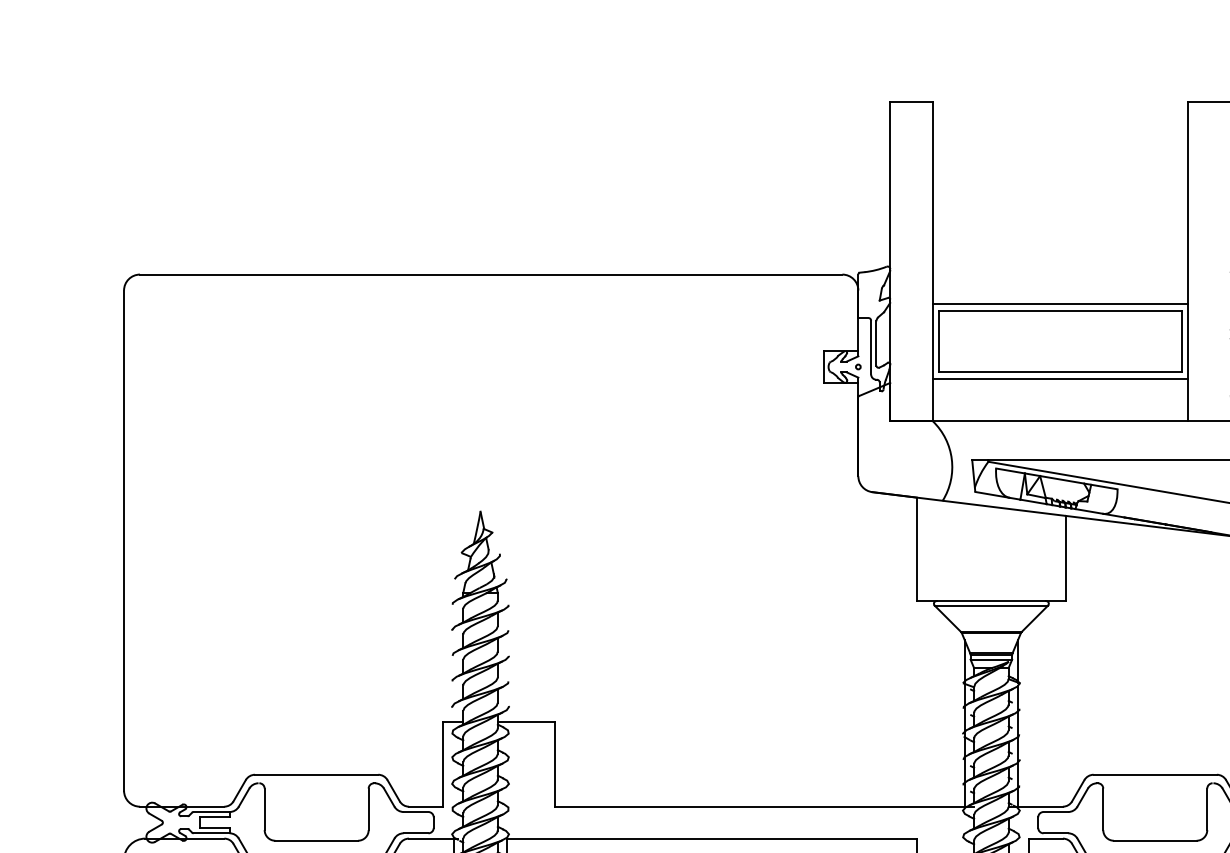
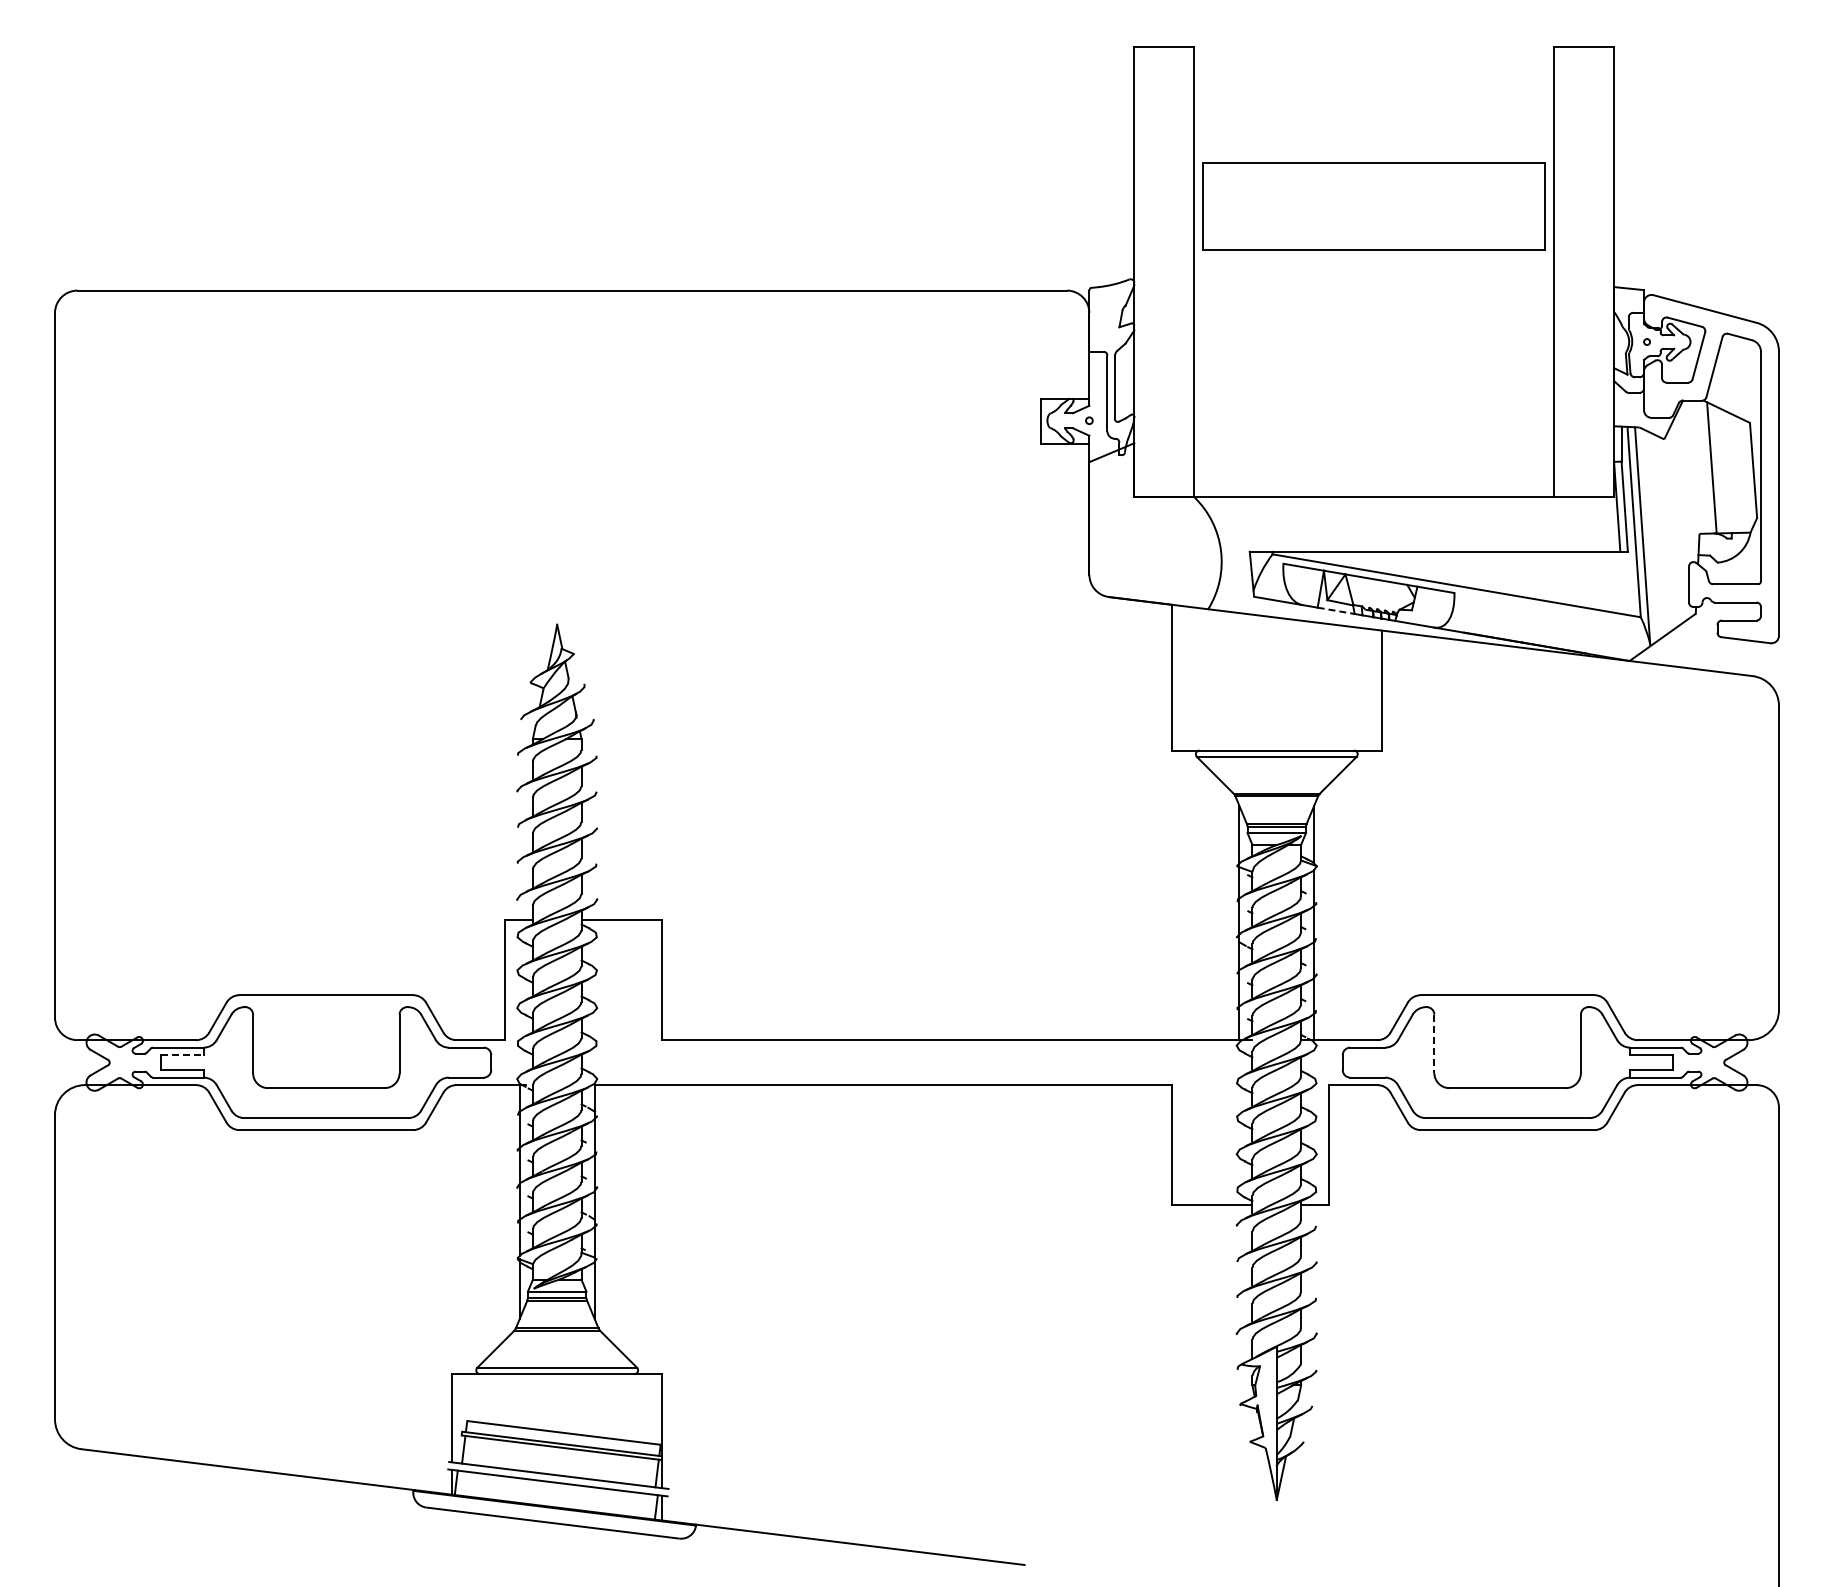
line: (1060, 304) -> (1374, 332), removed
part: (1060, 341) -> (1373, 206), moved
line: (1060, 378) -> (1374, 437), removed
line: (1033, 501) -> (1336, 610), solid -> dashed
line: (1103, 809) -> (1434, 1044), solid -> dashed
line: (215, 817) -> (183, 1055), solid -> dashed

